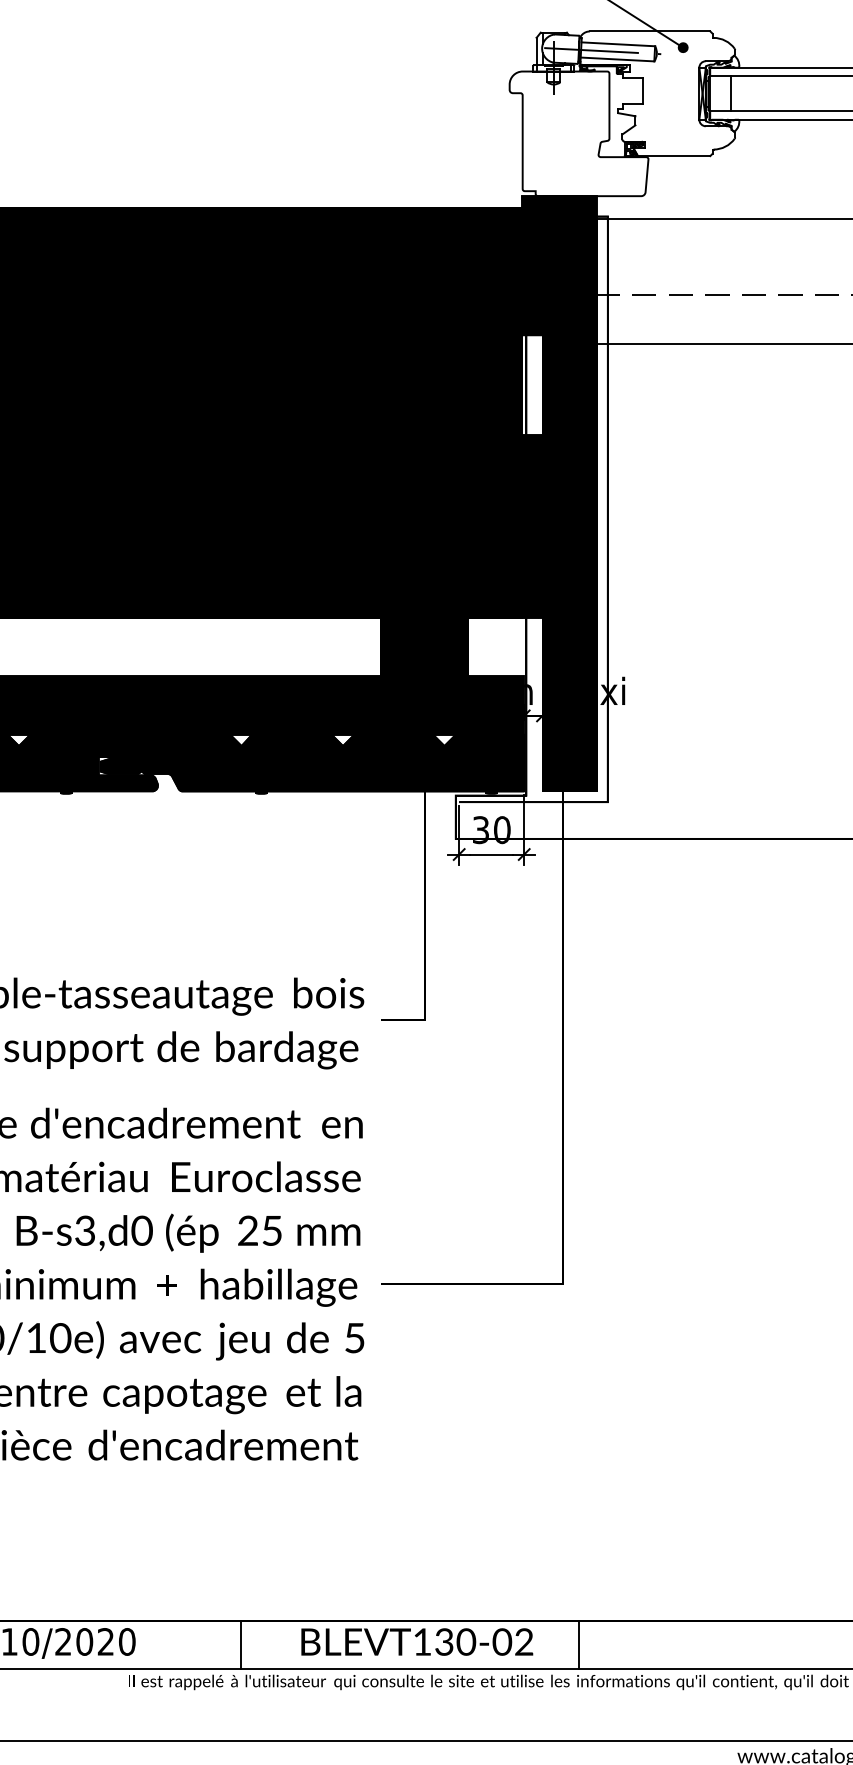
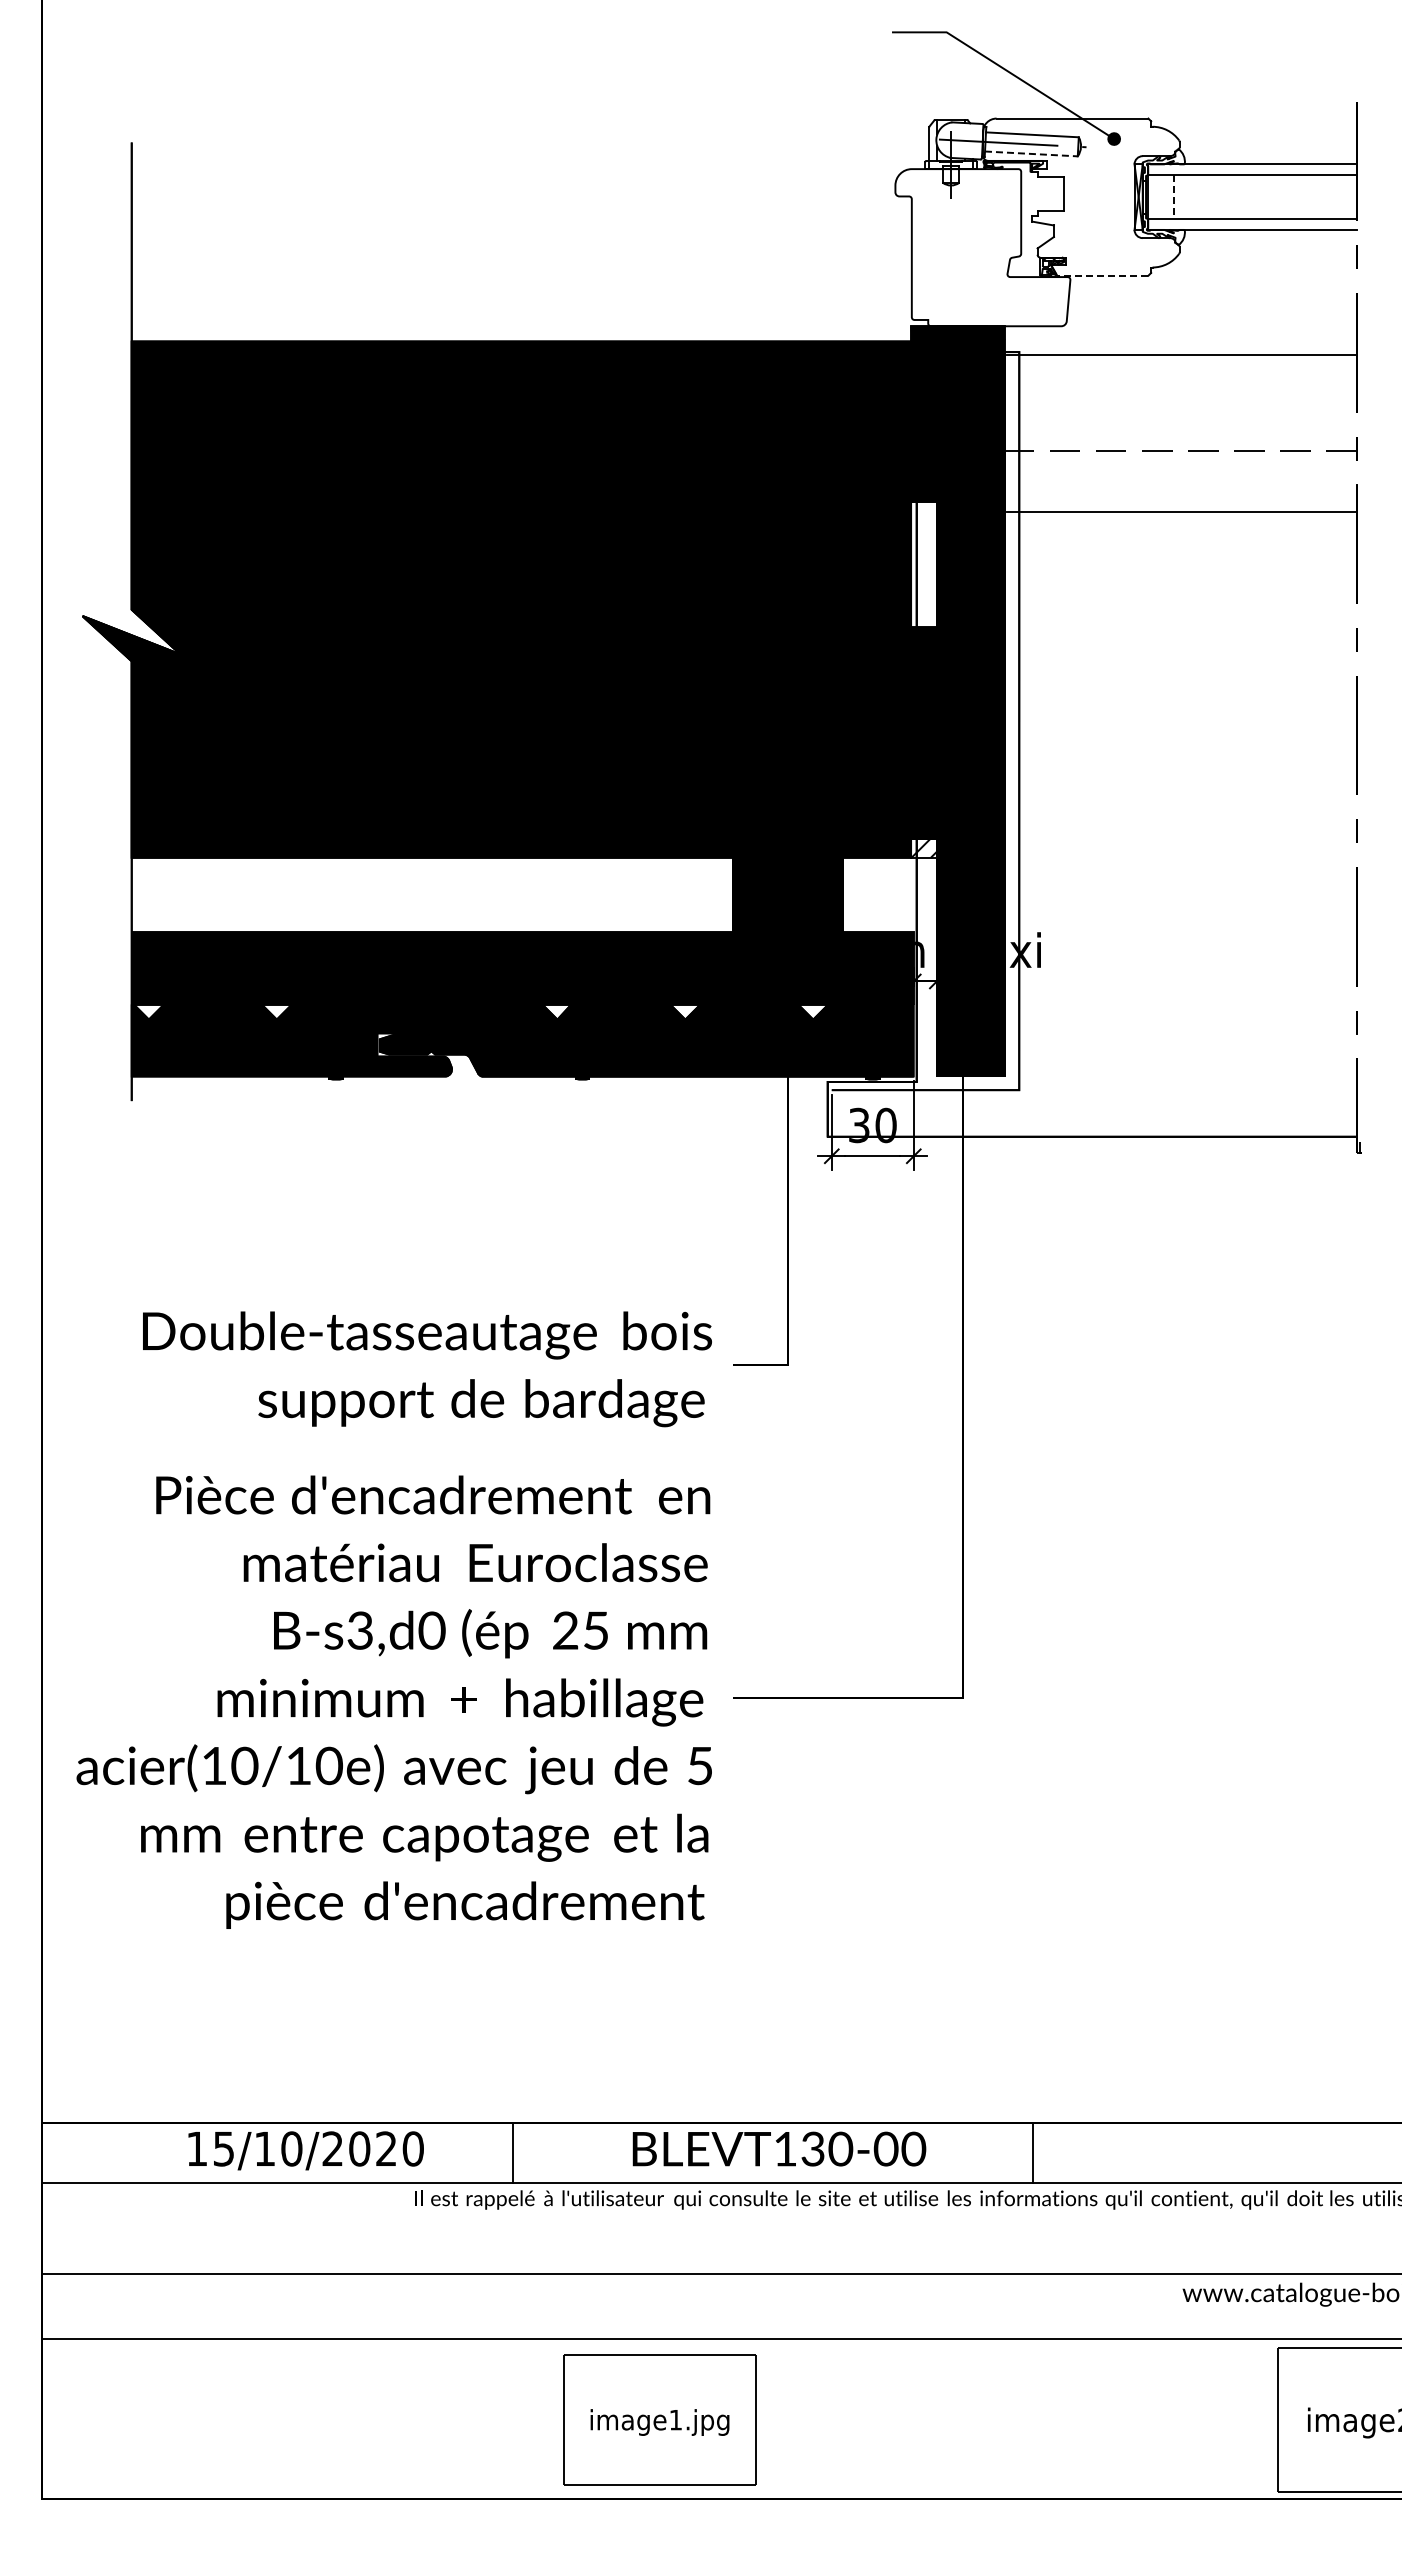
line: (617, 59) -> (1031, 153), solid -> dashed
line: (731, 94) -> (1174, 197), solid -> dashed
line: (673, 155) -> (1102, 275), solid -> dashed
fill: (531, 610) -> (923, 848), removed
text: (524, 1642) -> (913, 2149), \c16711848;BLEVT130-02 -> \c16711848;BLEVT130-00
line: (240, 1645) -> (512, 2153), moved
line: (579, 1645) -> (1033, 2153), moved

